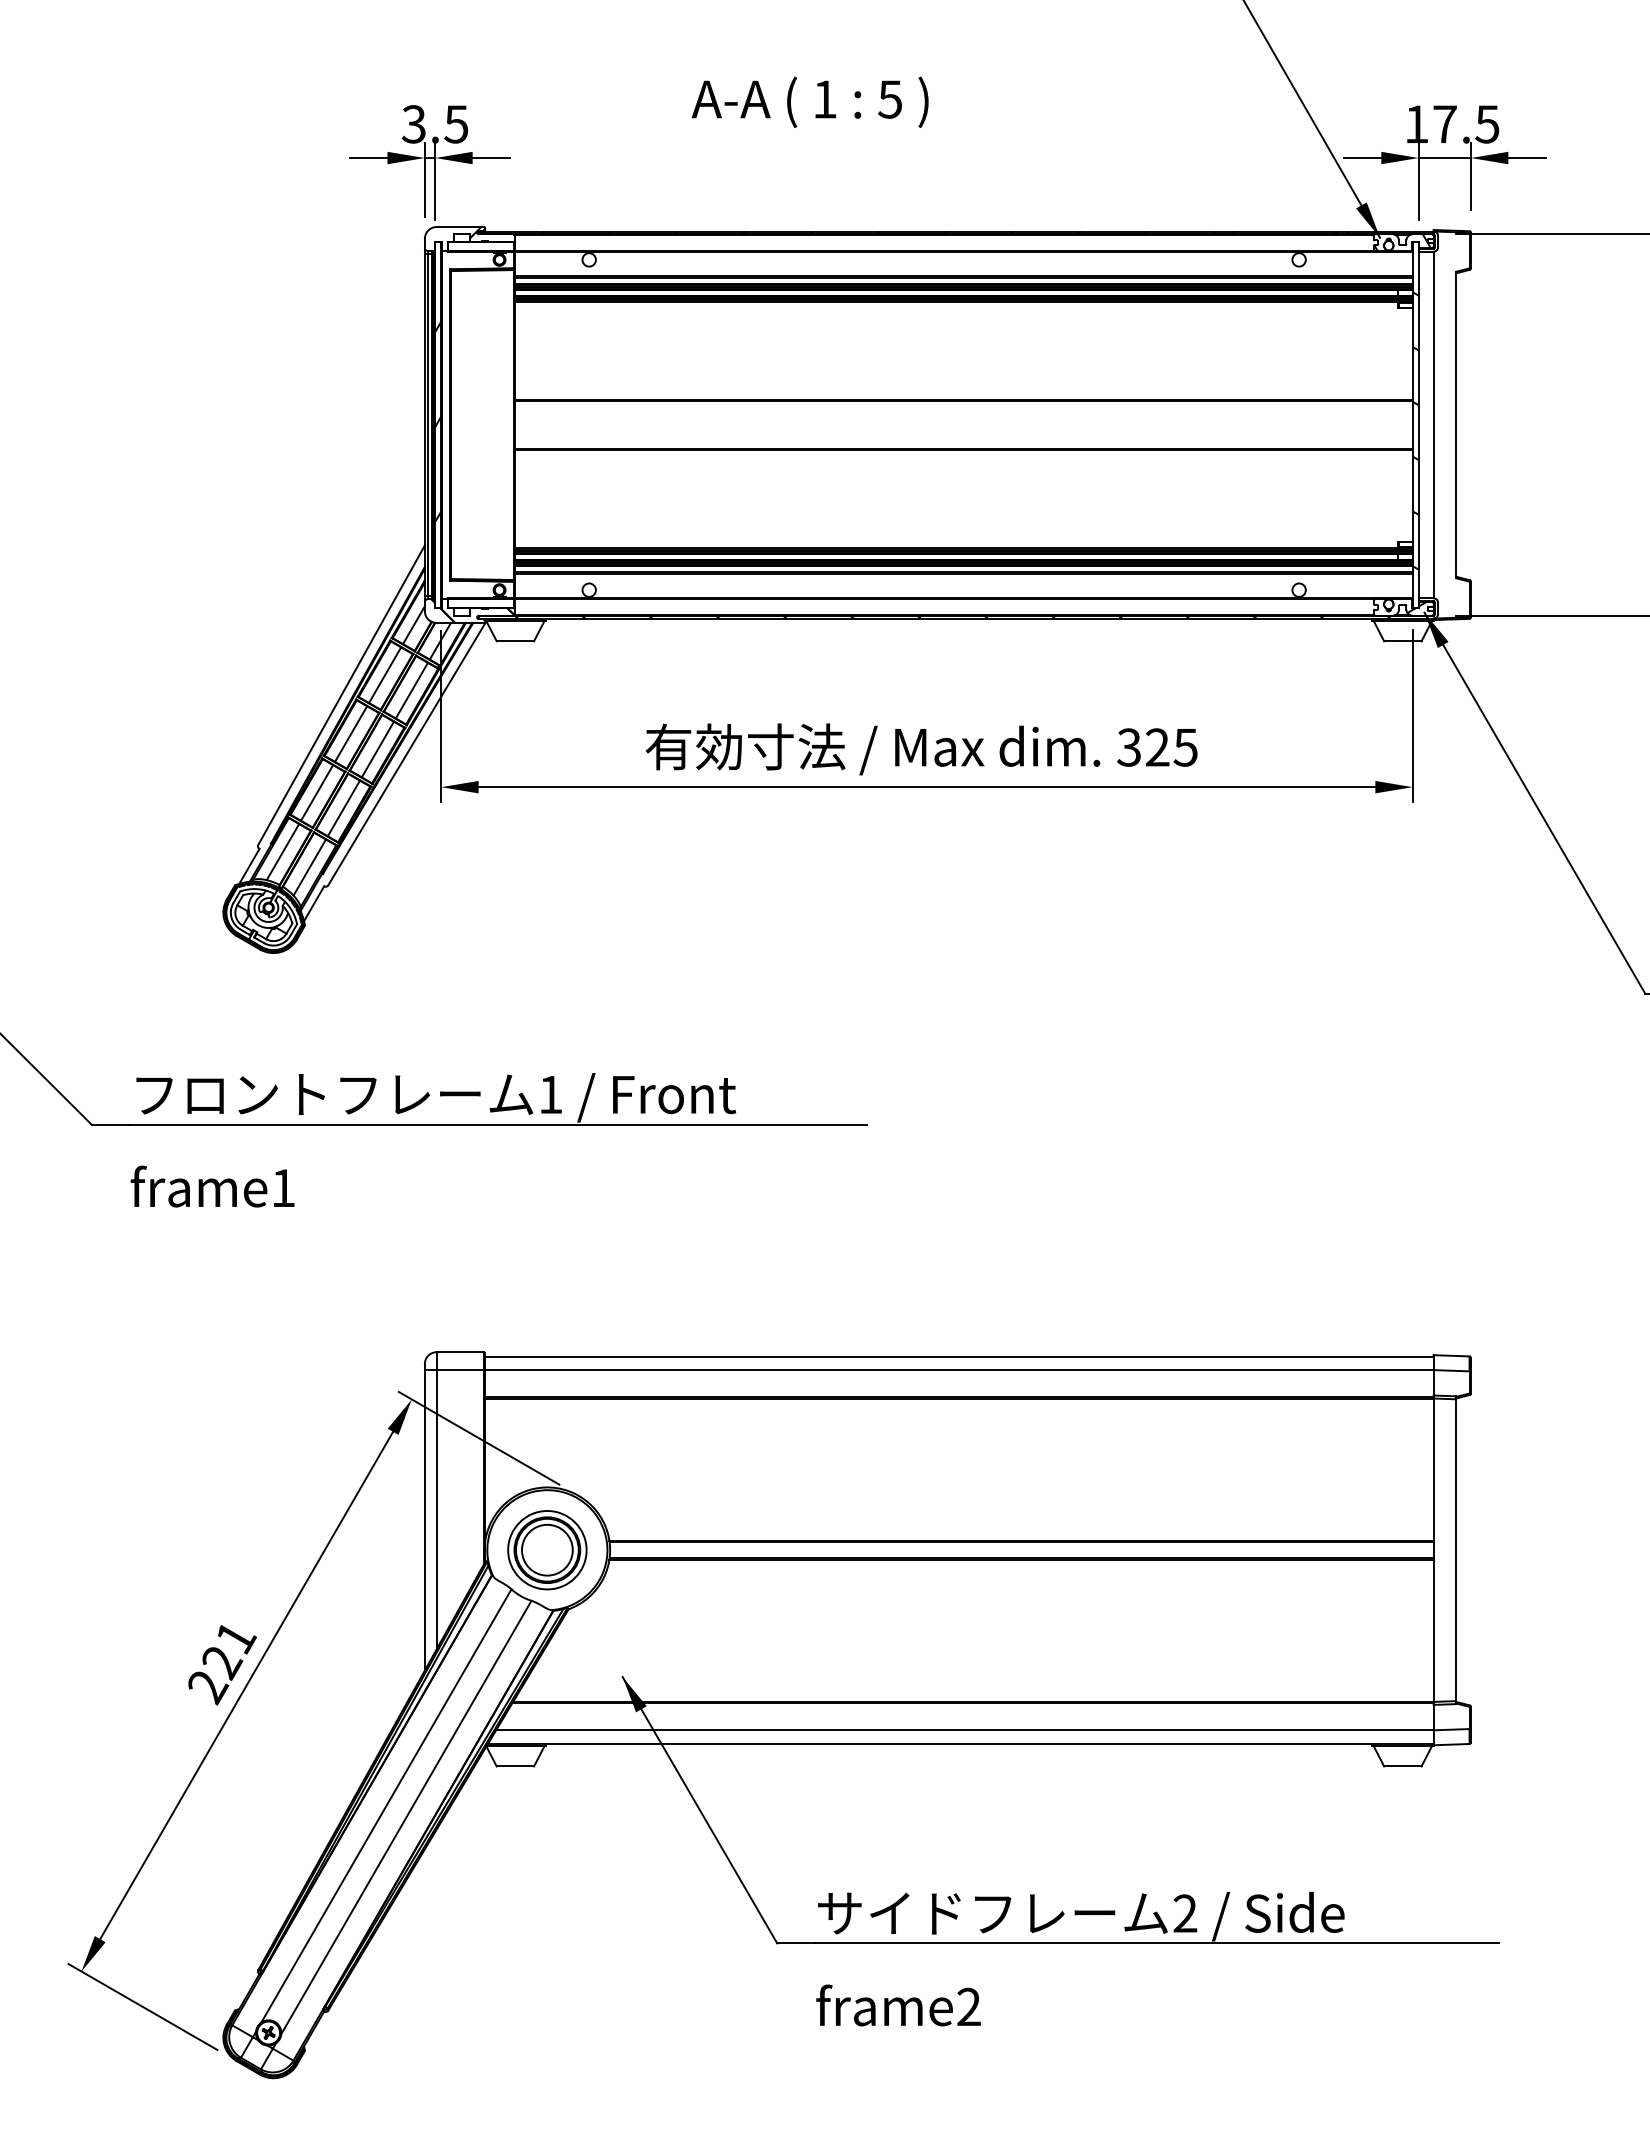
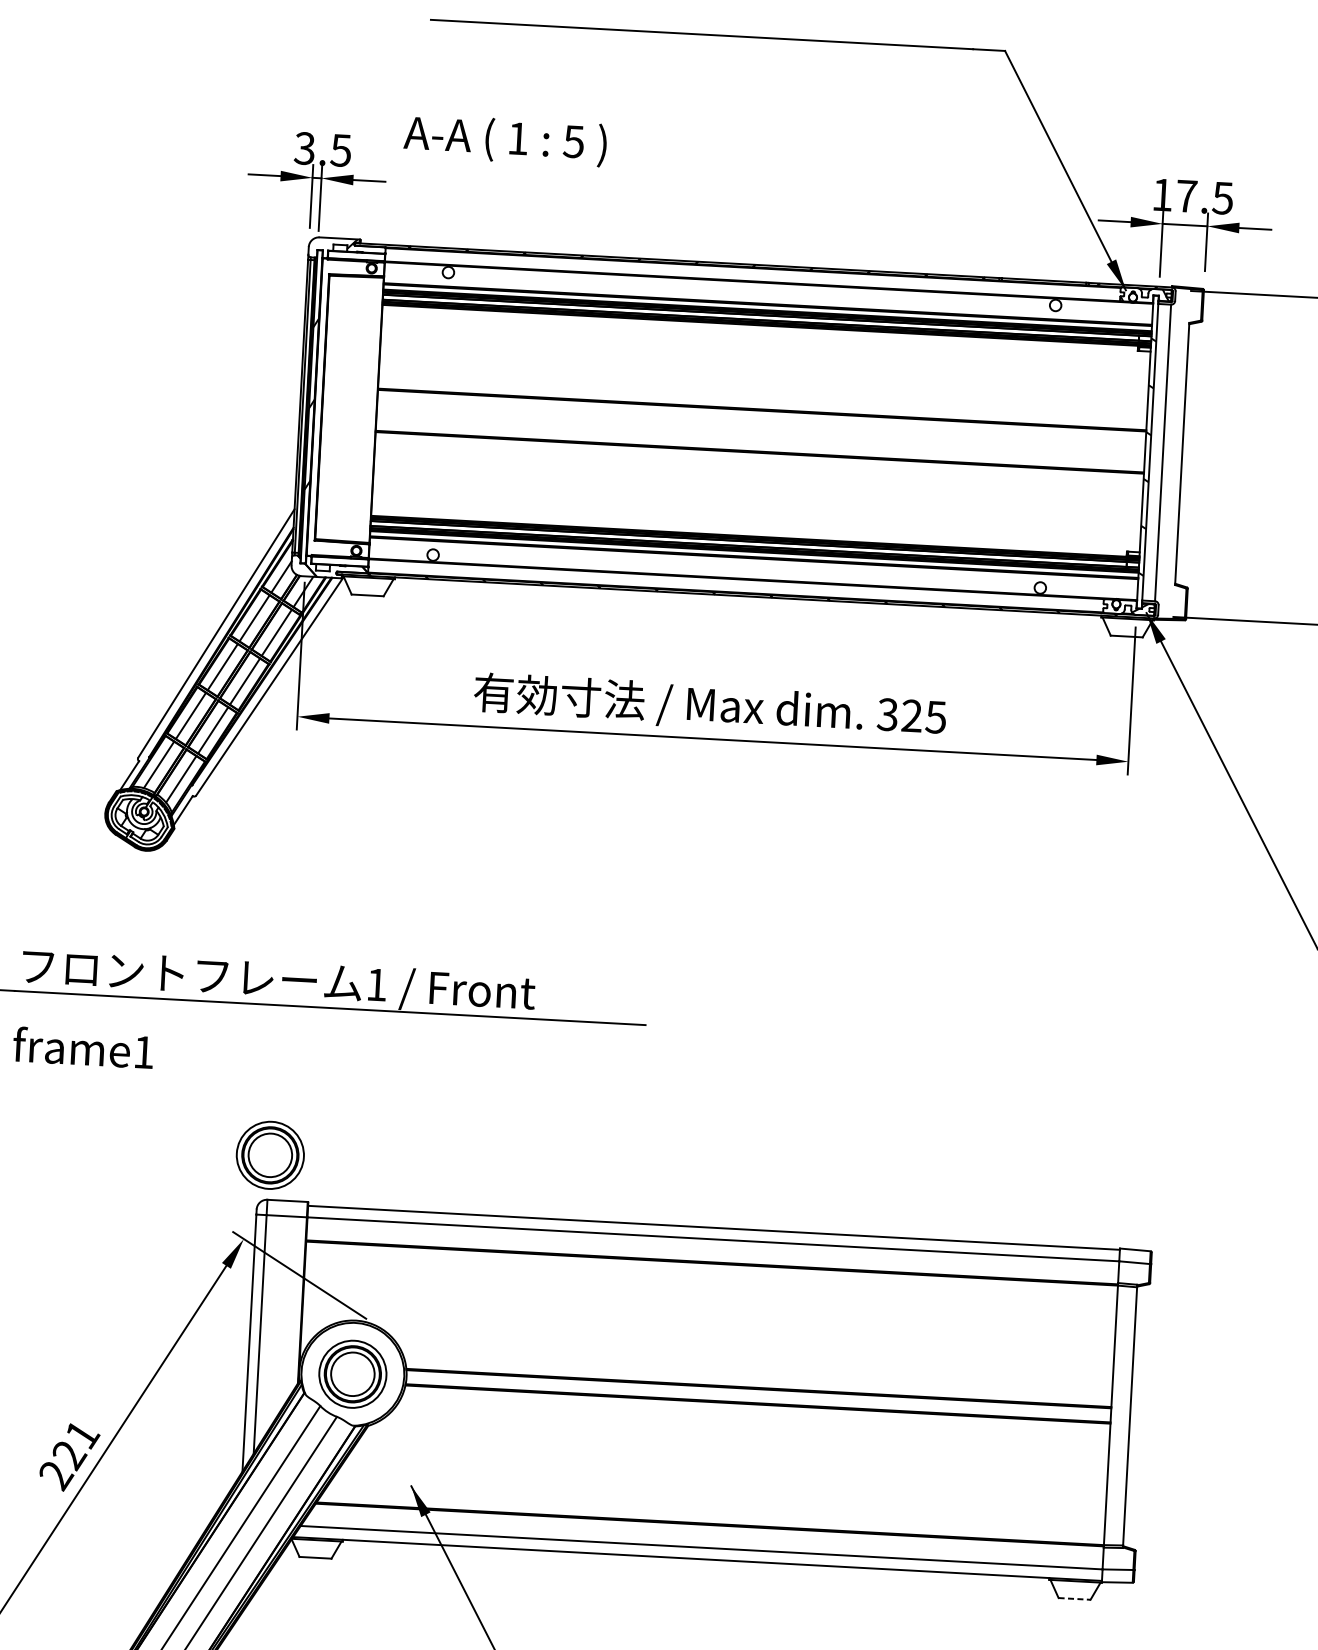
text: (809, 101) -> (504, 139), moved
part: (437, 1300) -> (270, 1155), added
line: (1402, 1766) -> (1074, 1598), solid -> dashed

